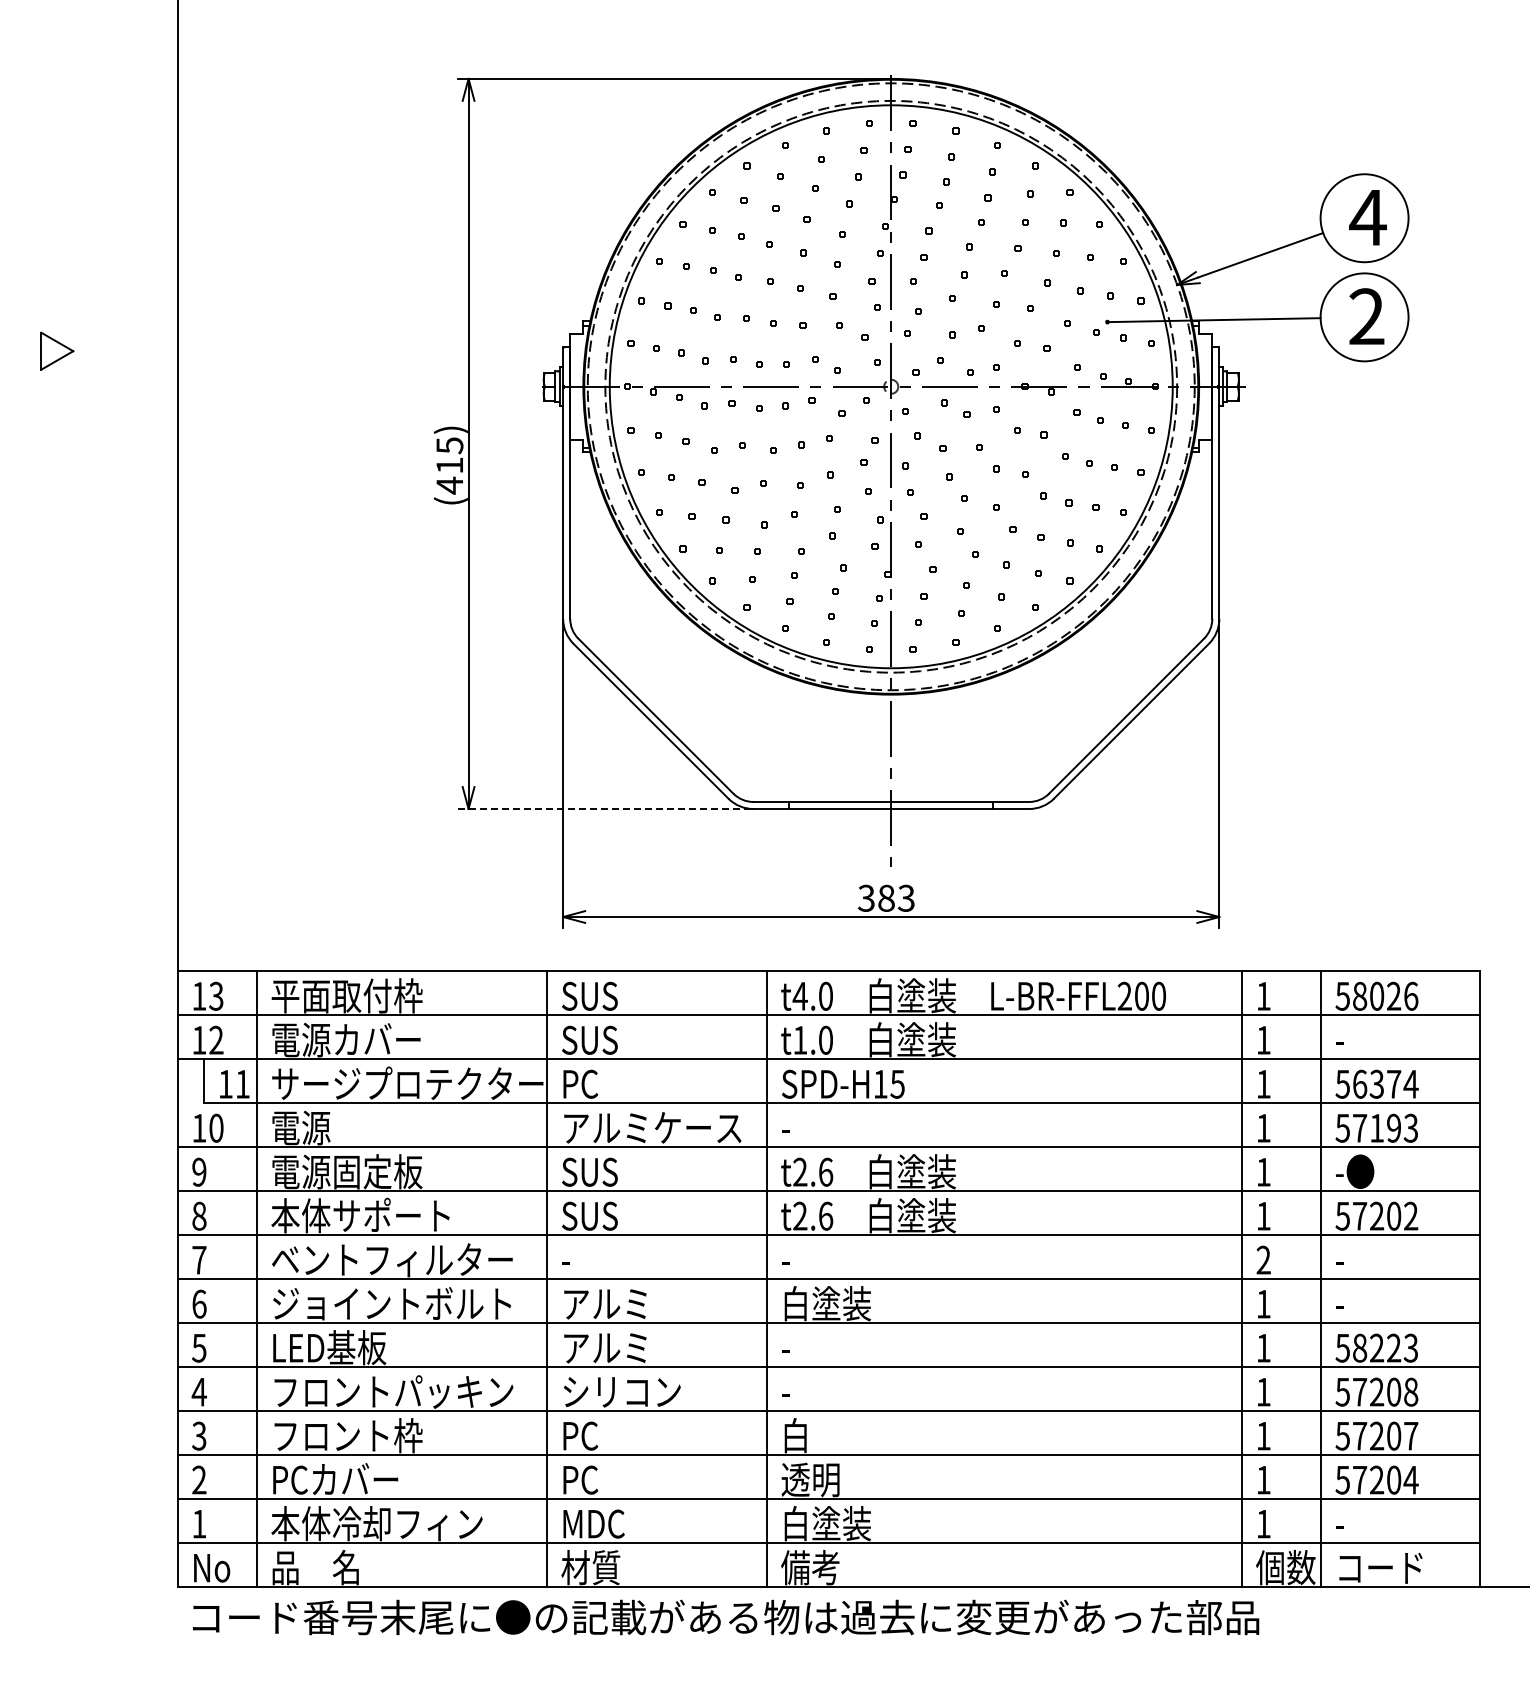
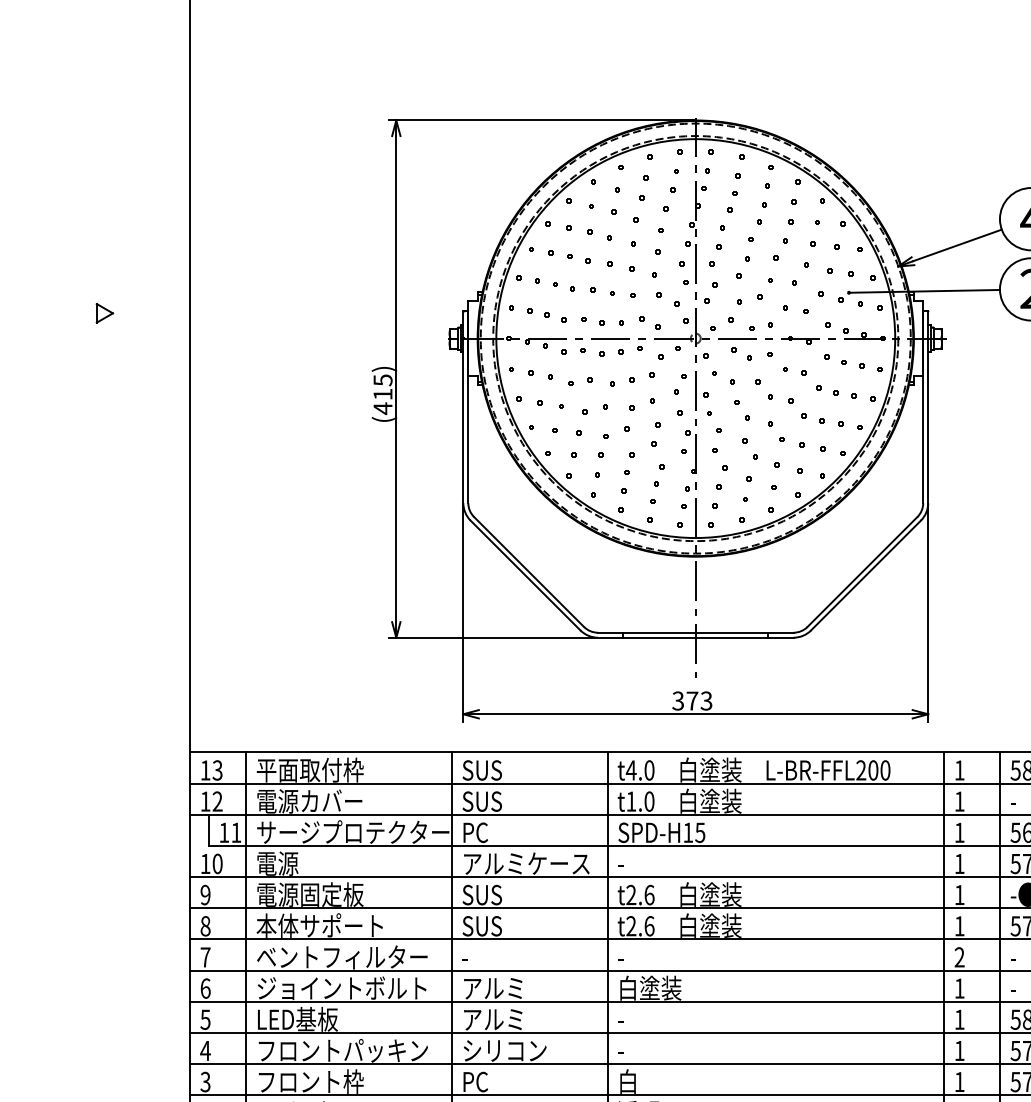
part: (56, 350) -> (104, 312), size x0.71
line: (604, 809) -> (492, 638), dashed -> solid
text: (886, 897) -> (692, 700), 383 -> 373

